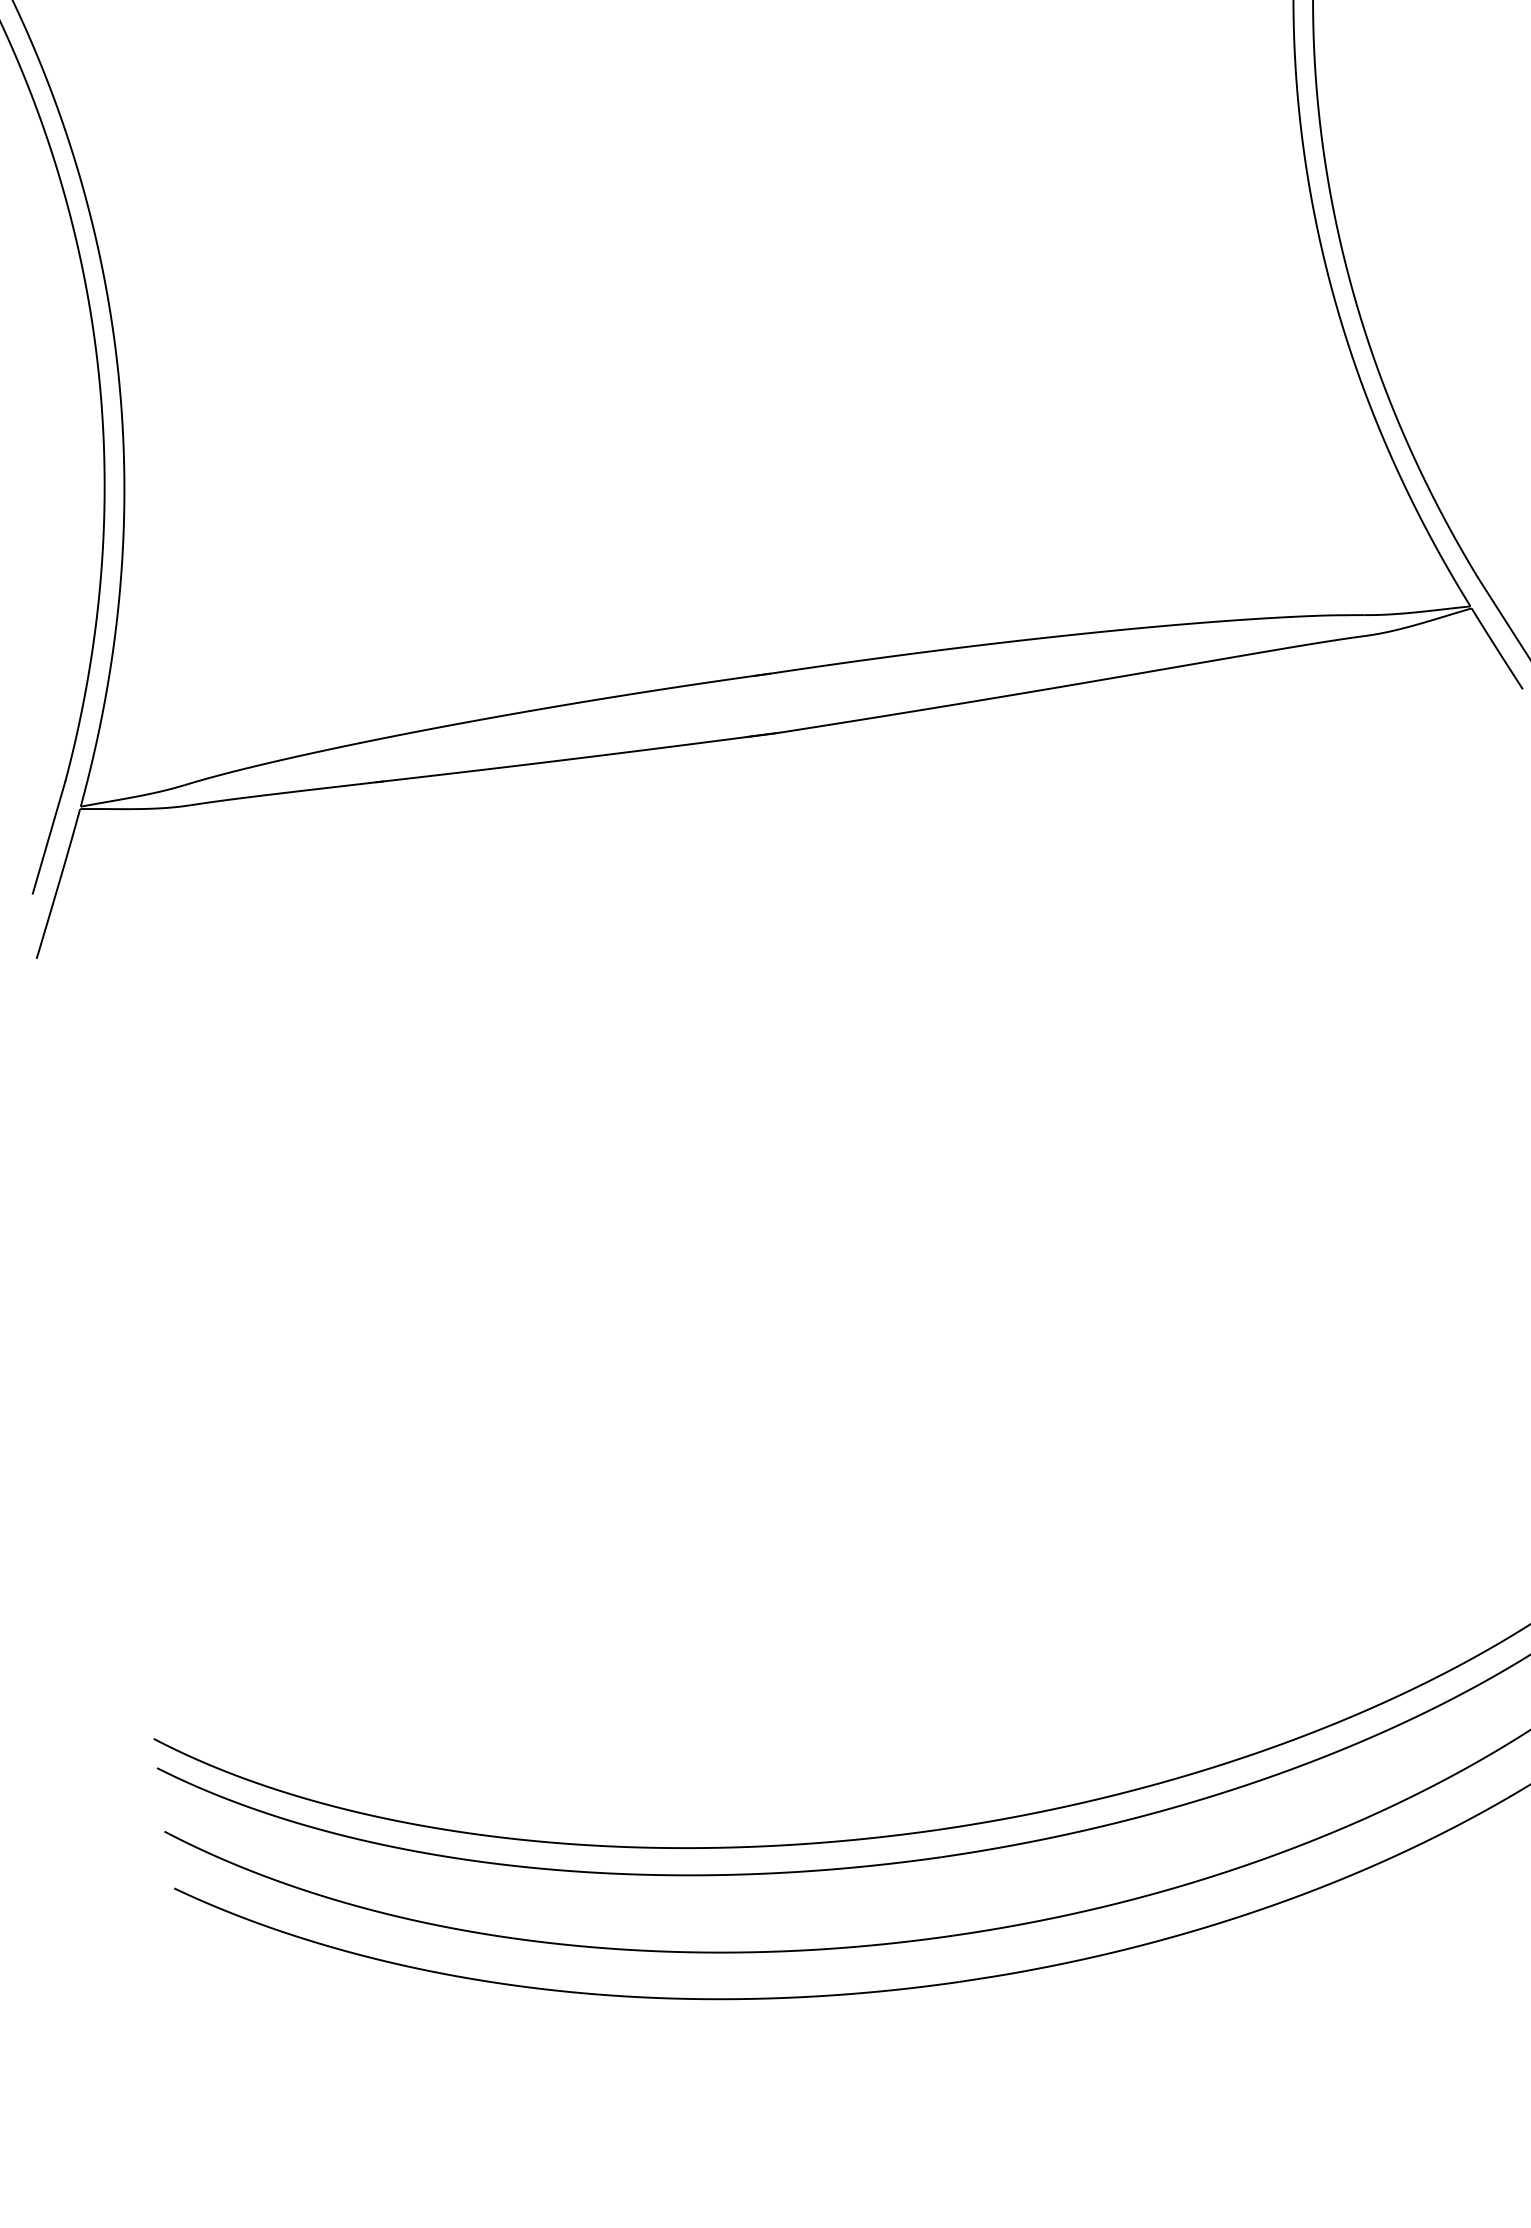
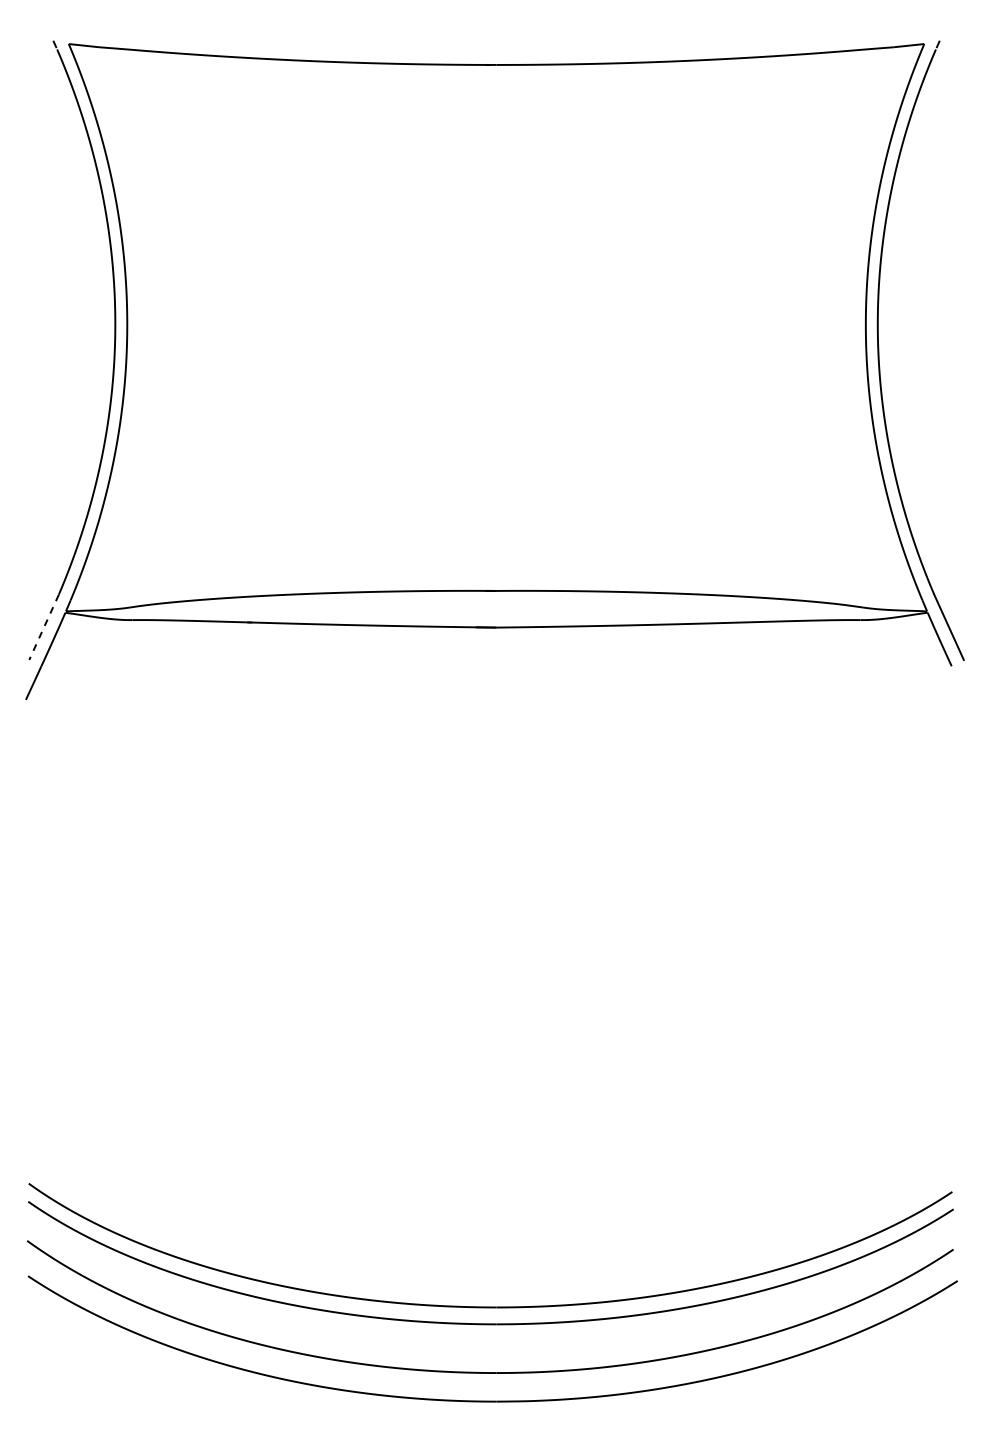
line: (49, 837) -> (44, 627), solid -> dashed

